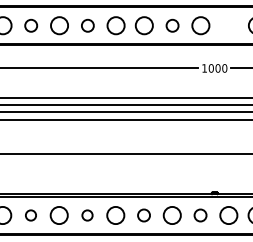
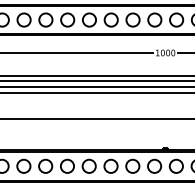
circle: (30, 25) -> (23, 19), size x1.43
circle: (87, 25) -> (67, 19), size x1.43
circle: (172, 25) -> (132, 19), size x1.43
circle: (228, 25) -> (176, 19), added
circle: (30, 215) -> (23, 166), size x1.67
circle: (87, 215) -> (67, 166), size x1.67
circle: (143, 215) -> (110, 166), size x1.43
circle: (200, 215) -> (154, 166), size x1.43

